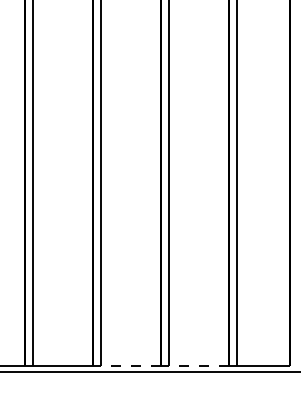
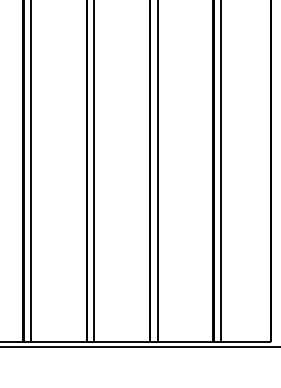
line: (131, 365) -> (122, 341), dashed -> solid
line: (198, 365) -> (185, 341), dashed -> solid

